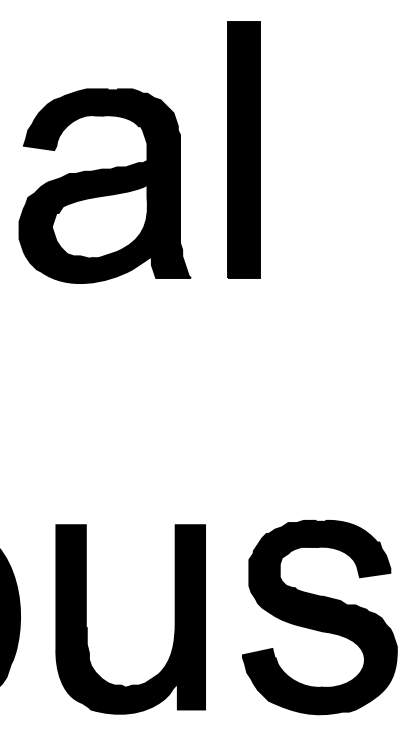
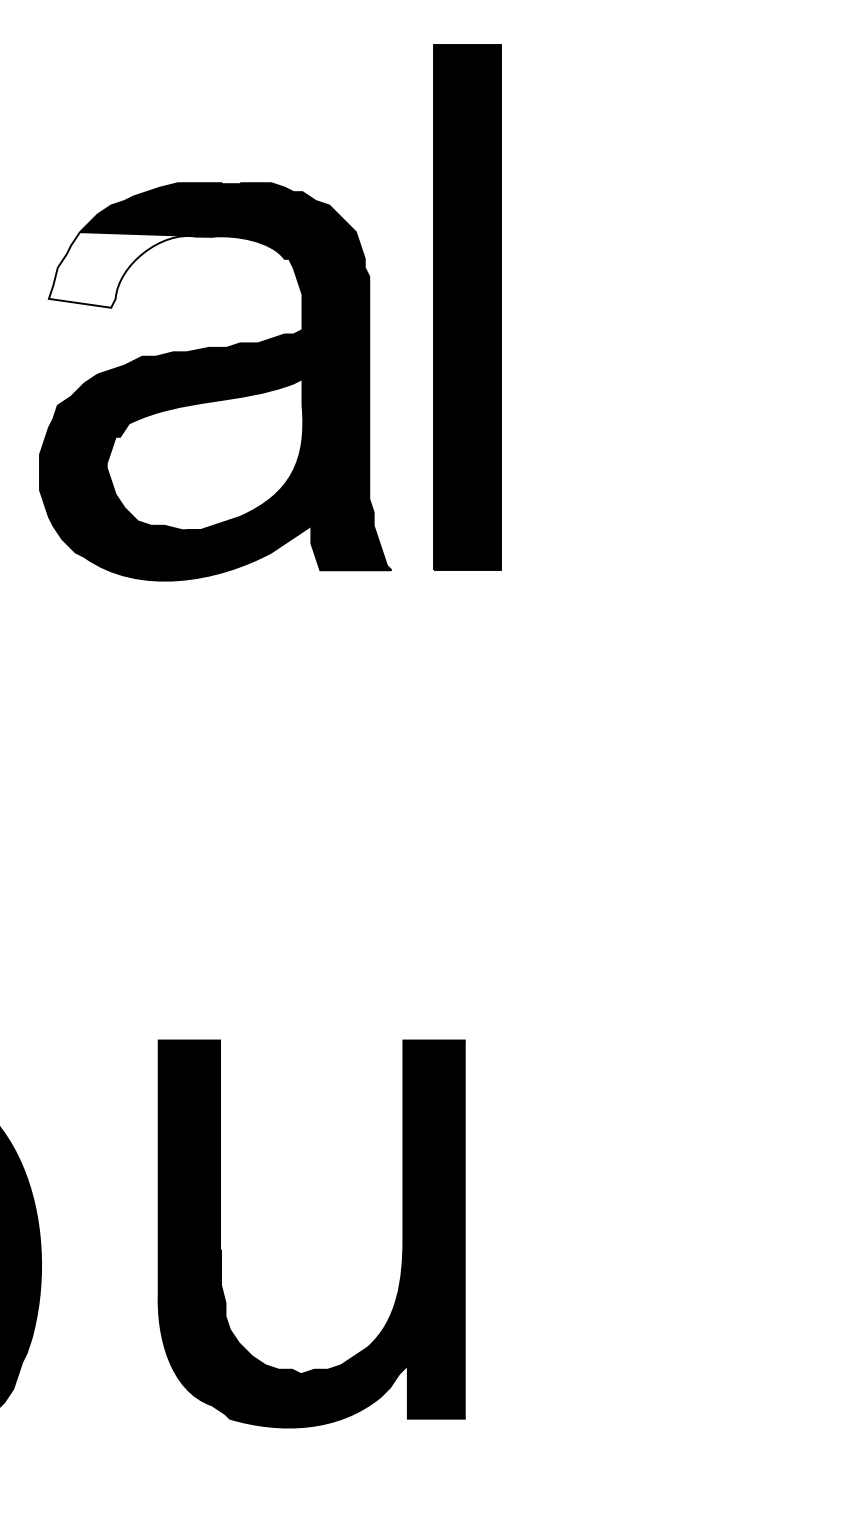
fill: (63, 131) -> (130, 269), removed
part: (243, 149) -> (466, 306), moved
part: (319, 617) -> (655, 1266), removed
part: (87, 627) -> (222, 1250), moved

